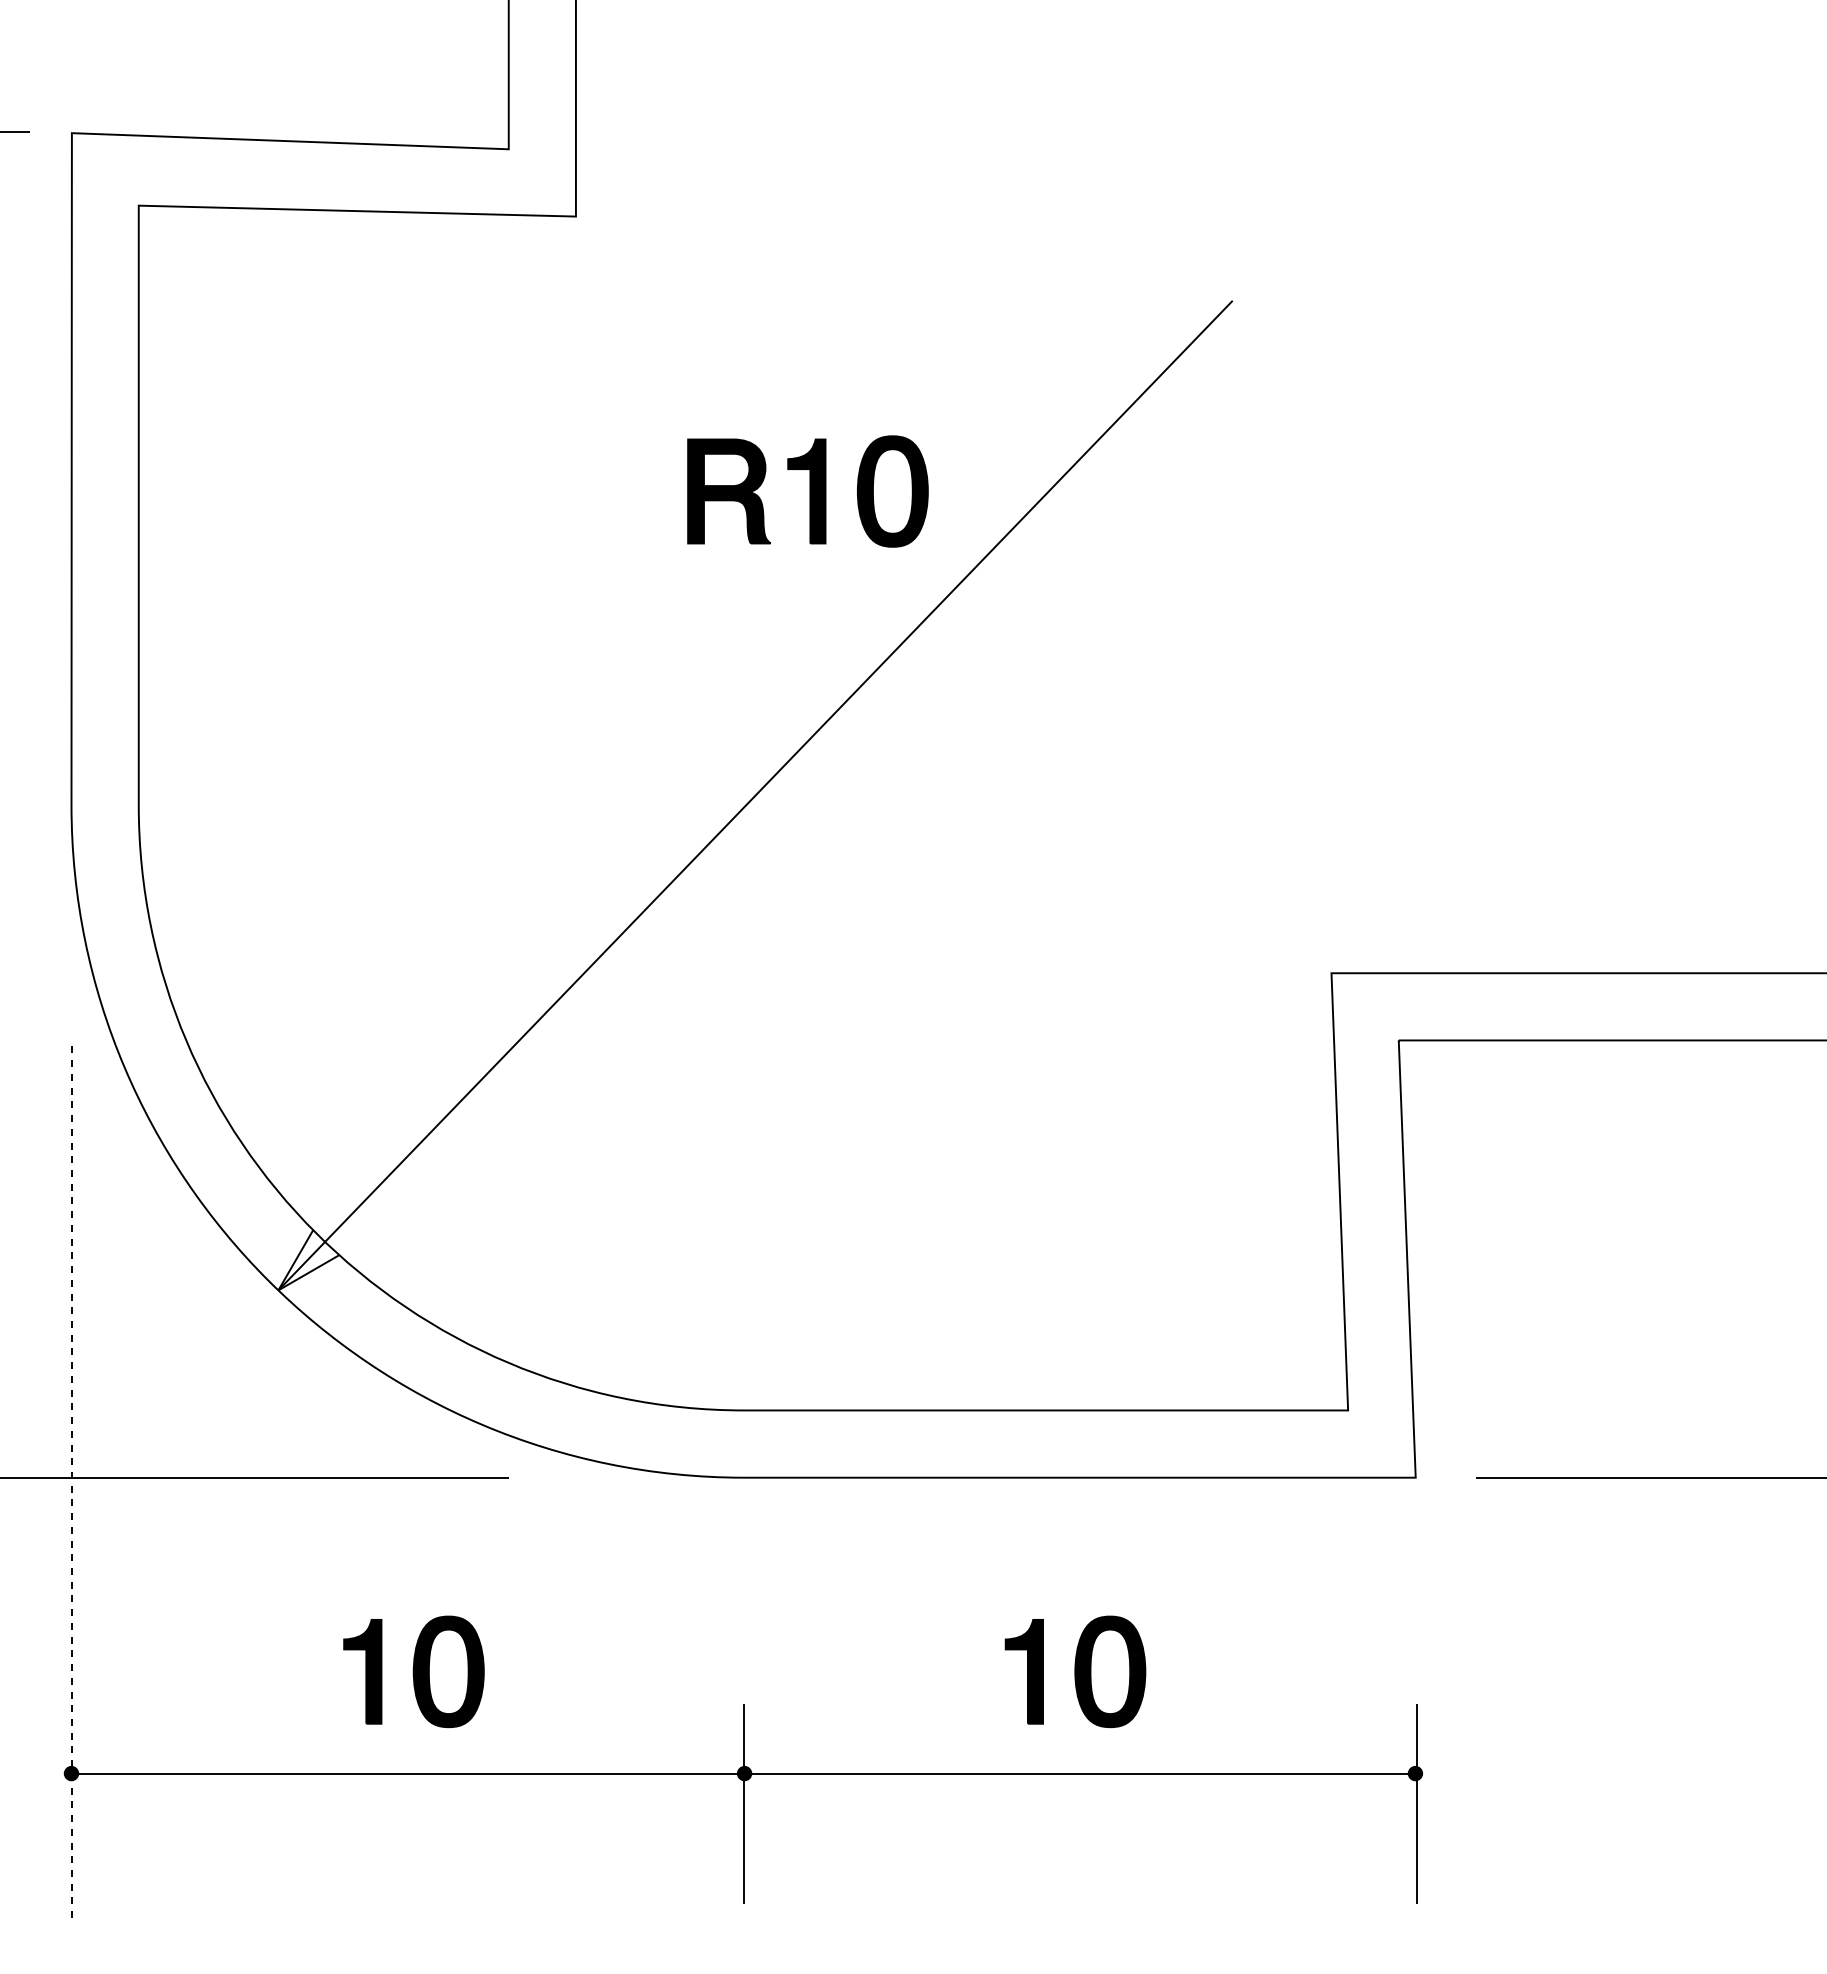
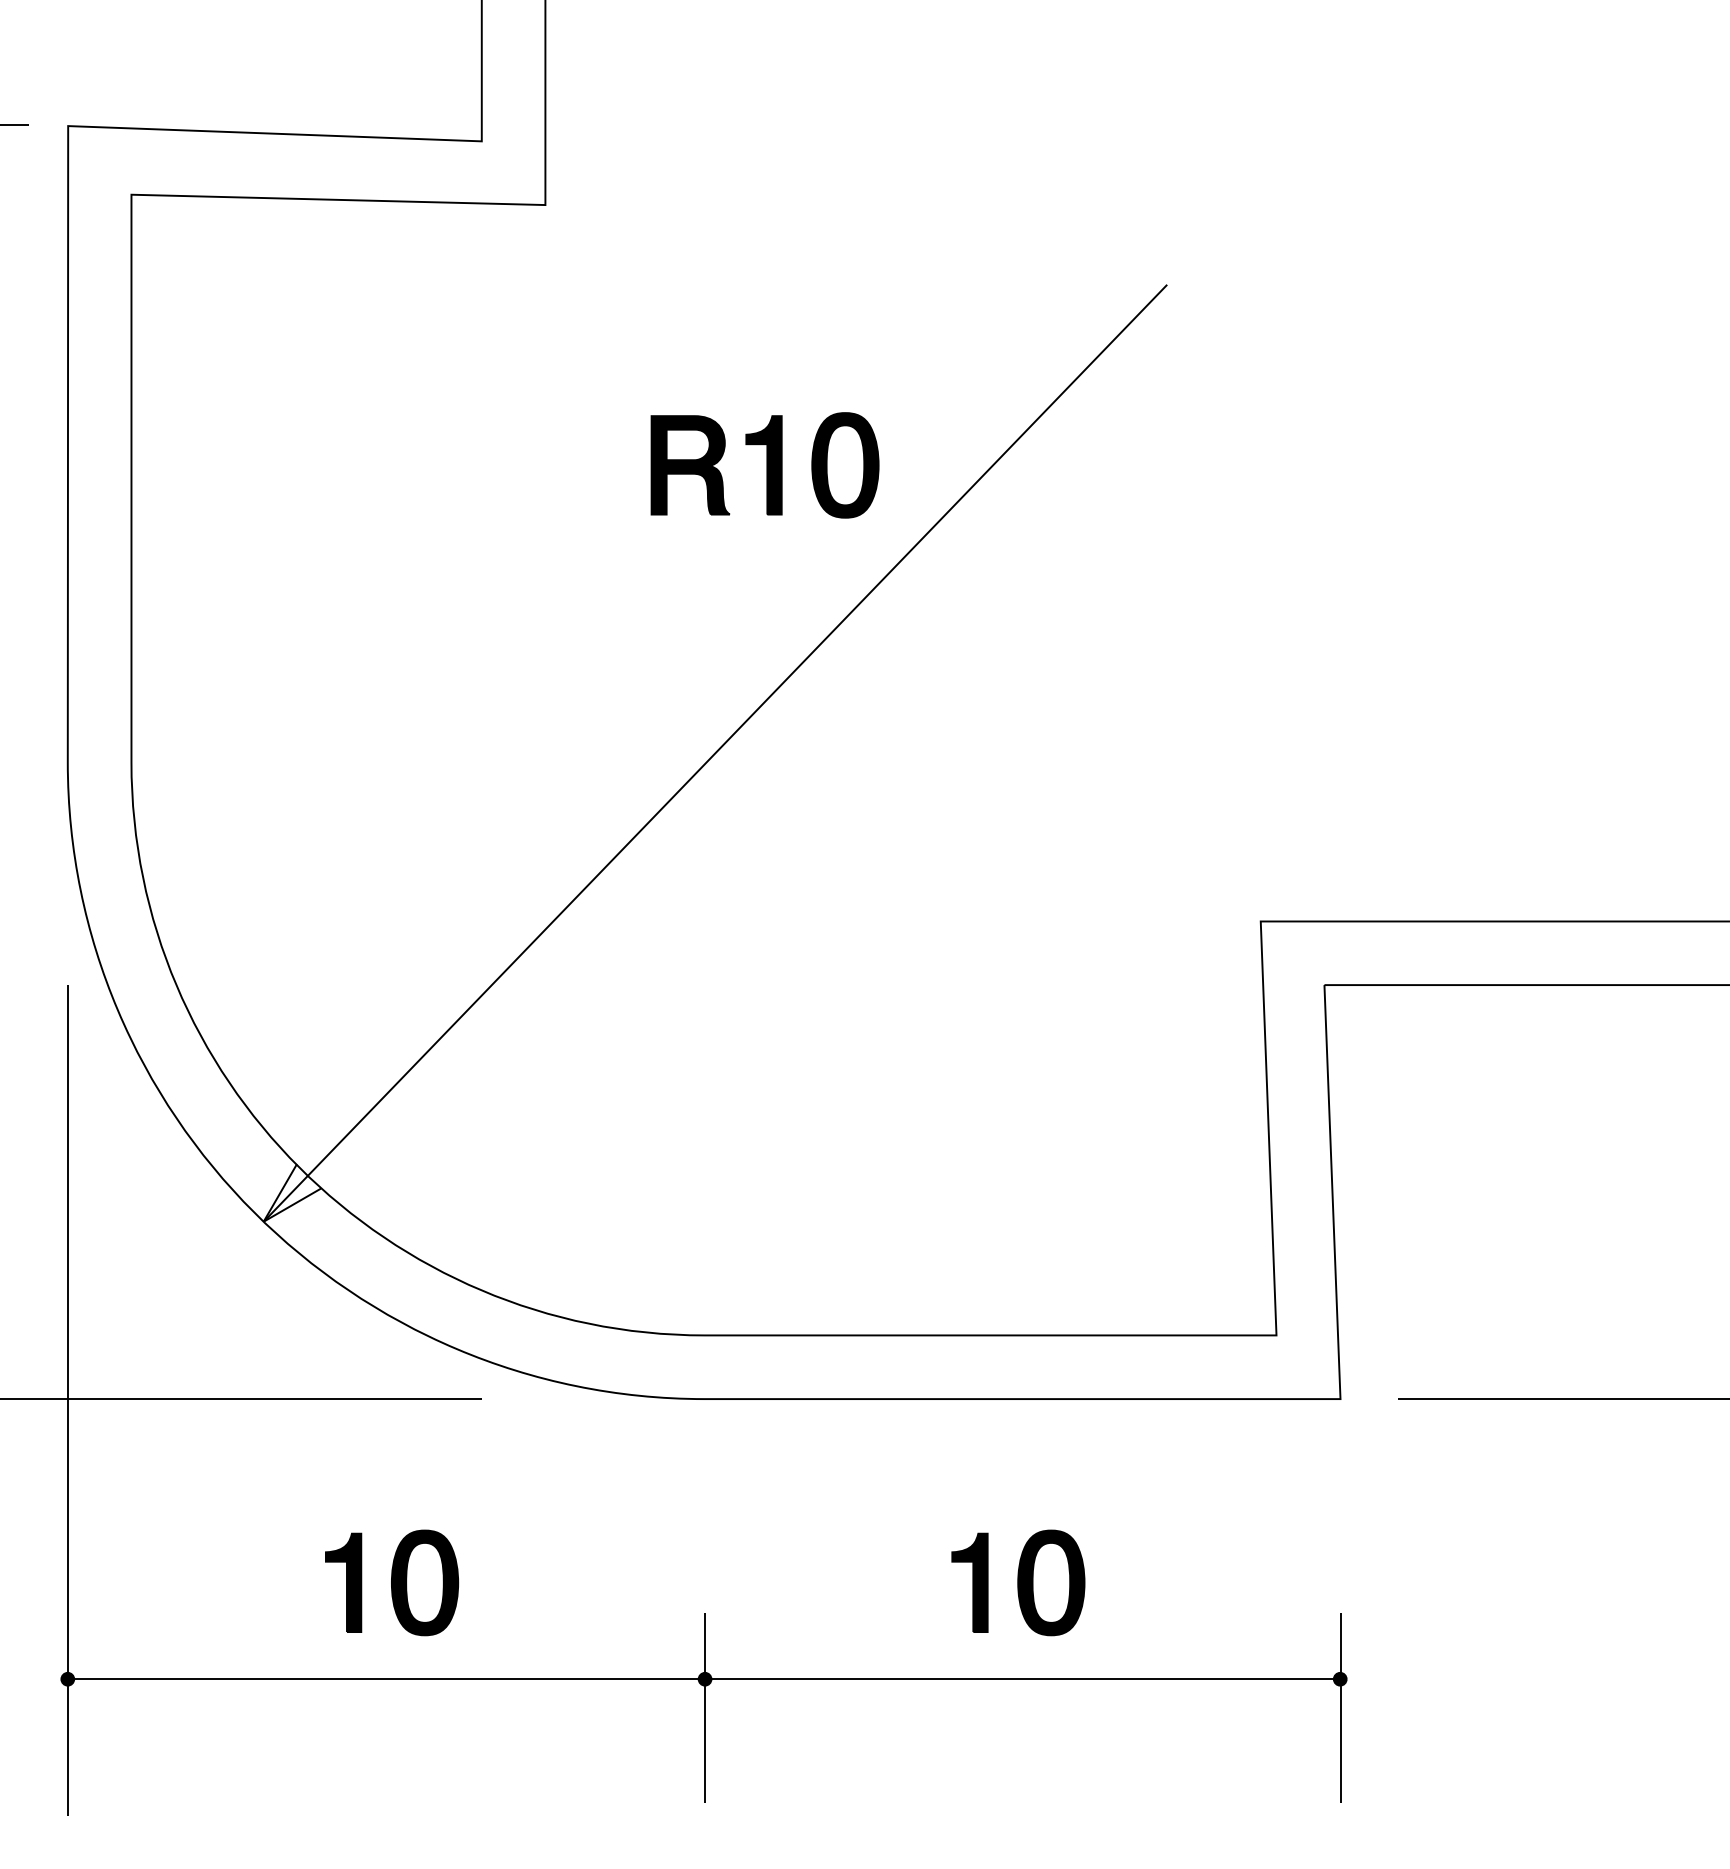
line: (71, 1479) -> (67, 1400), dashed -> solid

